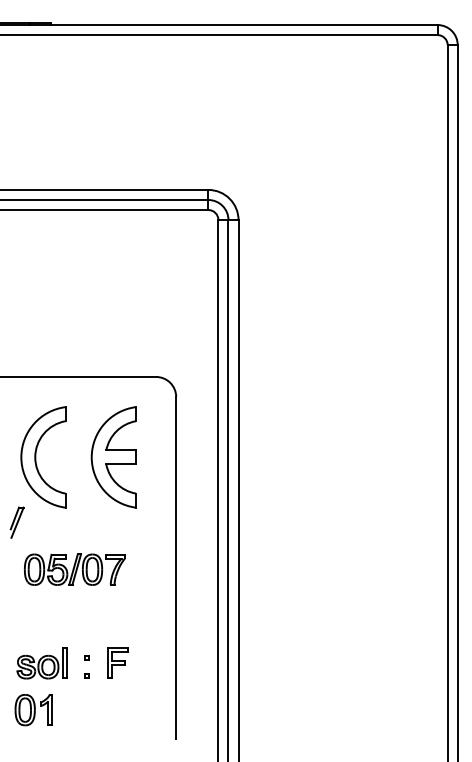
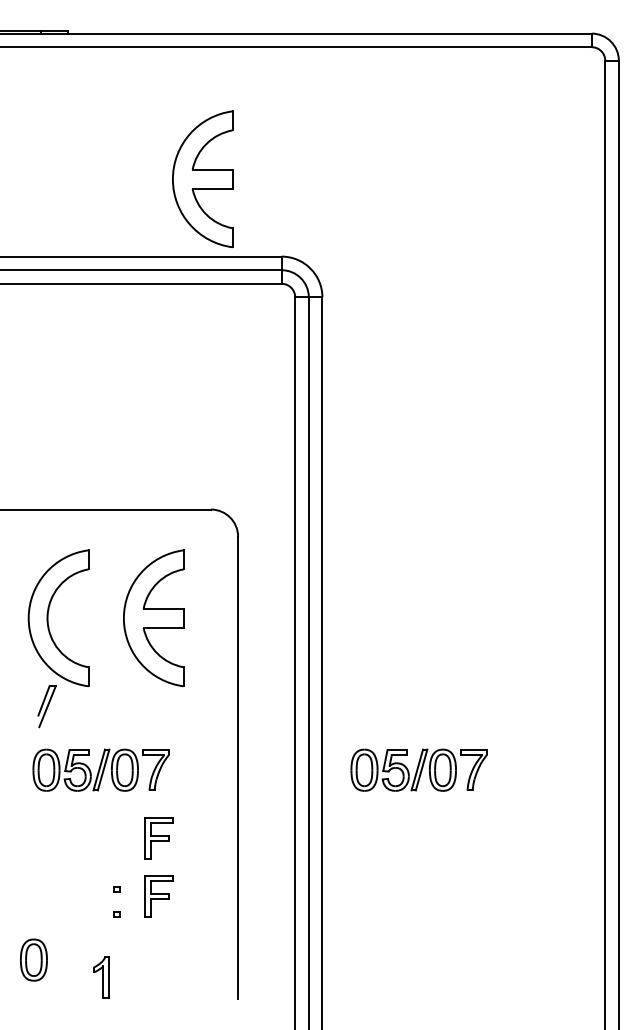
part: (149, 132) -> (202, 179), added
part: (16, 522) -> (46, 706), moved
part: (309, 569) -> (418, 769), added
part: (117, 620) -> (158, 838), added
part: (41, 663) -> (56, 896), removed
part: (47, 709) -> (101, 977), moved

